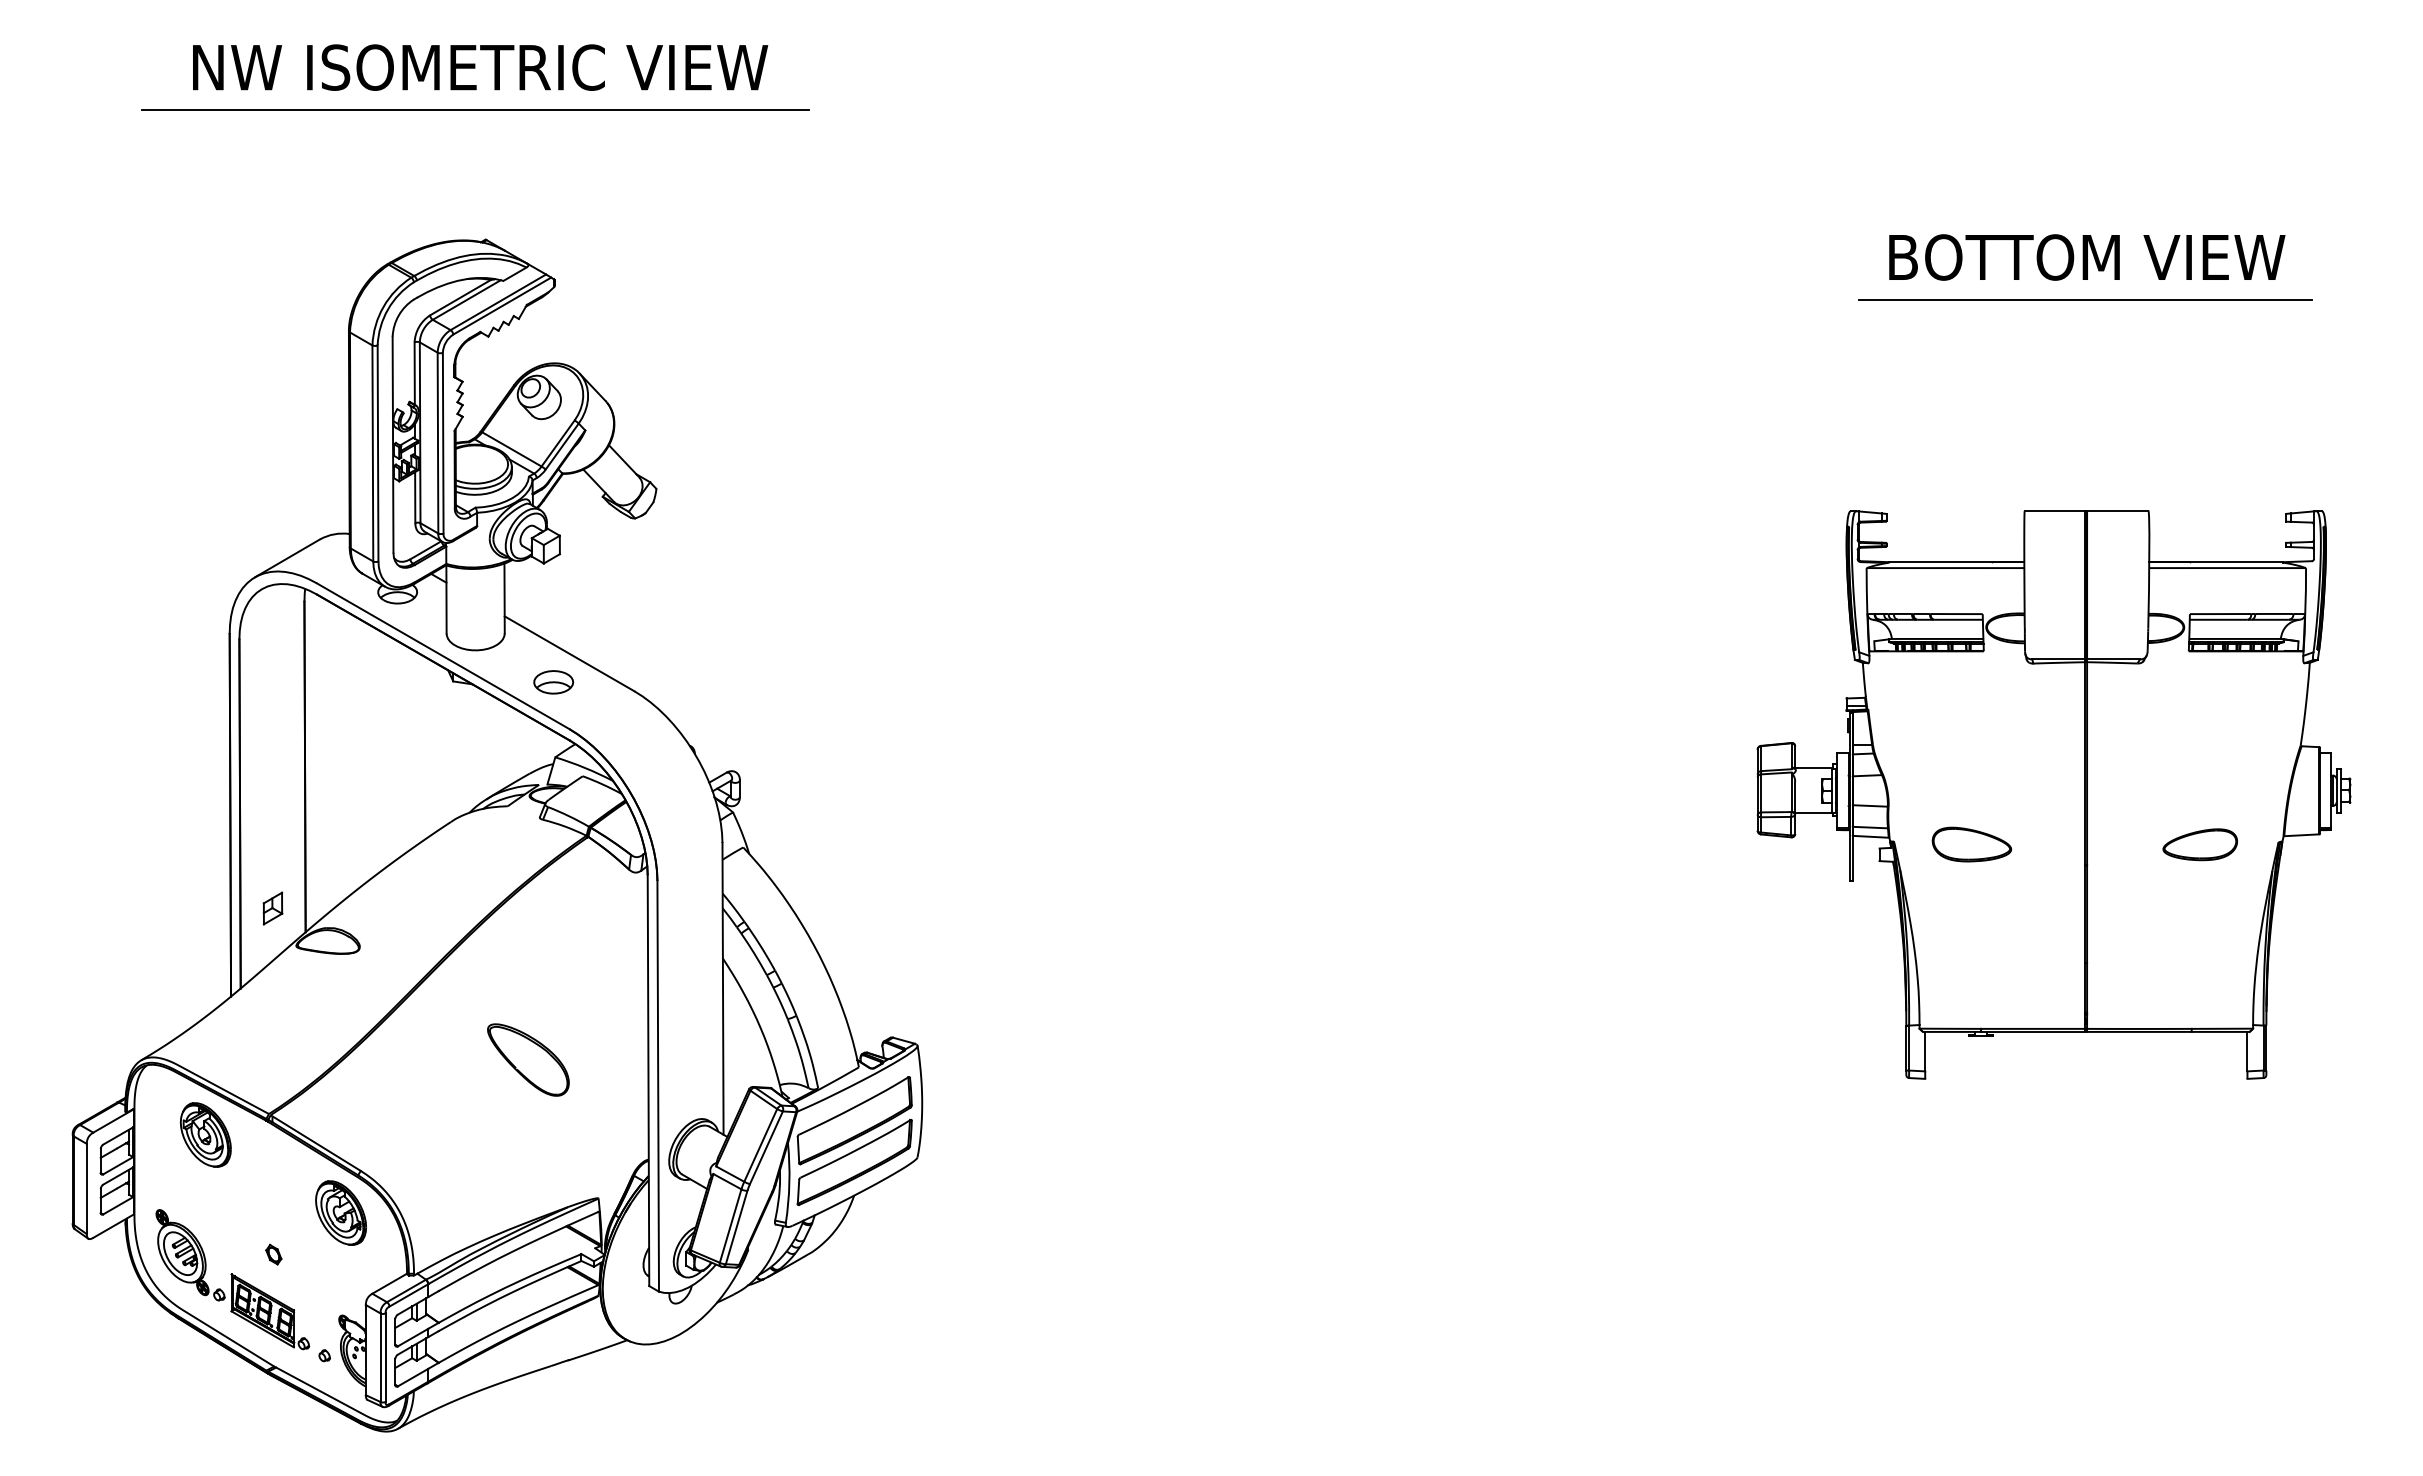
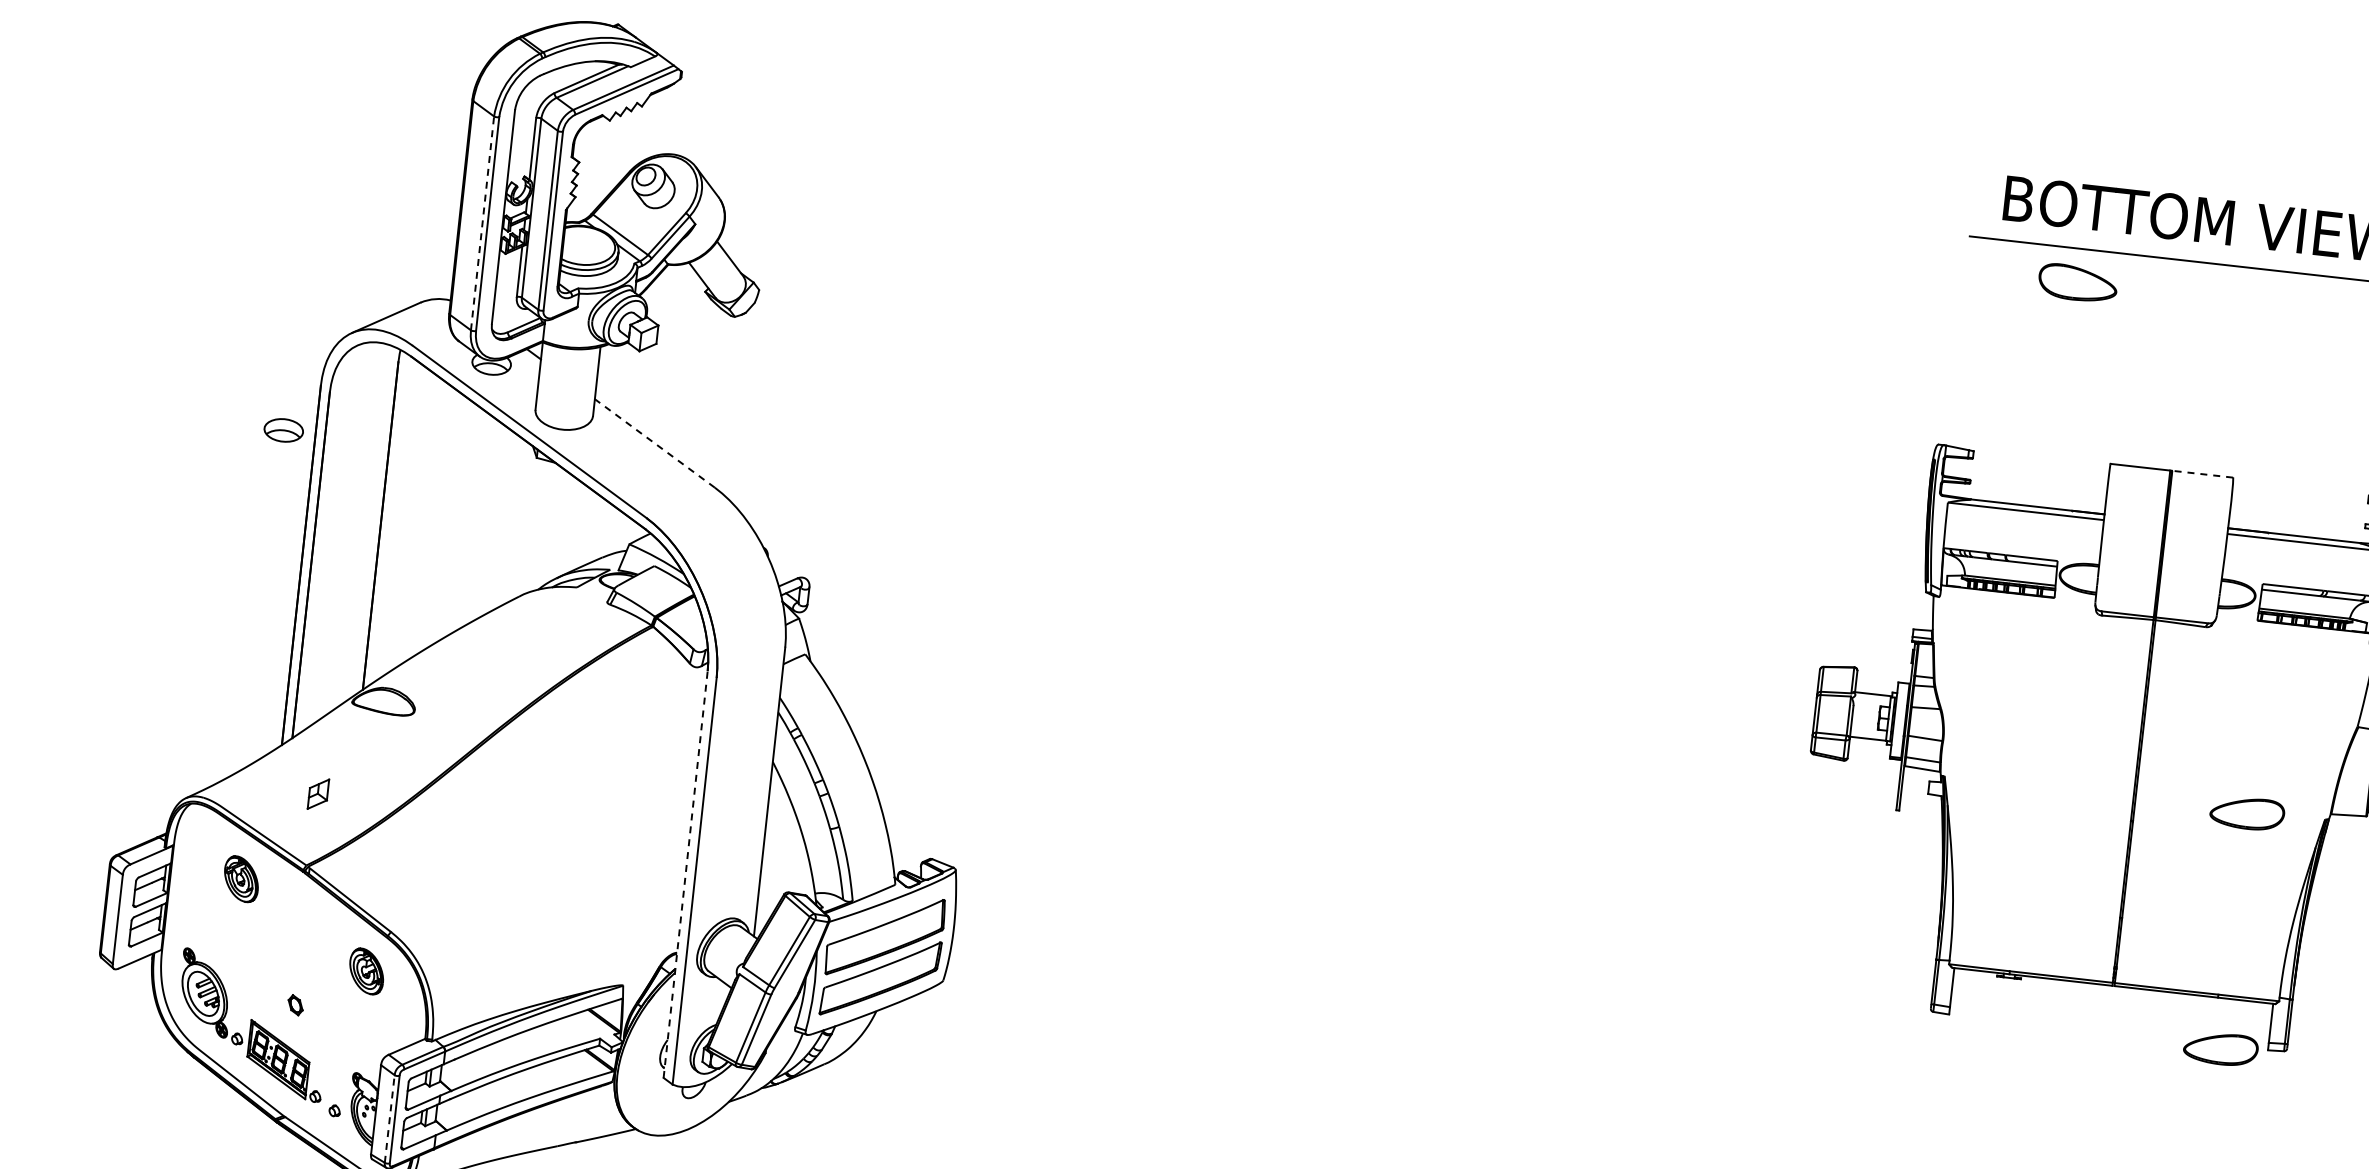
line: (372, 452) -> (482, 222), solid -> dashed
line: (2117, 511) -> (2202, 474), solid -> dashed
line: (569, 653) -> (654, 443), solid -> dashed
part: (553, 682) -> (283, 430), moved
part: (1971, 844) -> (2077, 283), moved
part: (272, 908) -> (317, 794), moved
part: (528, 1059) -> (569, 840), removed
line: (648, 1080) -> (685, 874), solid -> dashed
part: (2200, 1082) -> (2221, 1048), added
part: (205, 1134) -> (241, 878), size x0.7
part: (340, 1212) -> (366, 970), size x0.7
line: (380, 1357) -> (389, 1118), solid -> dashed

